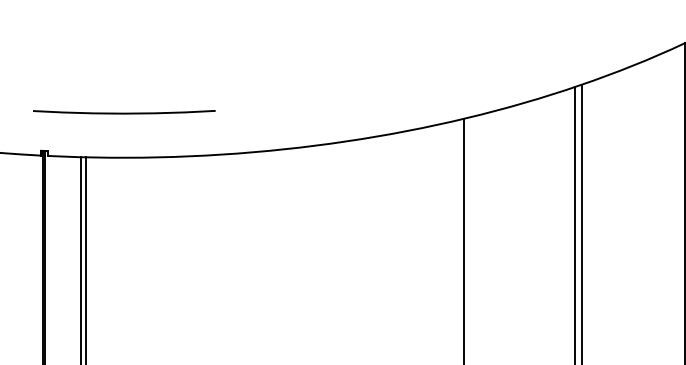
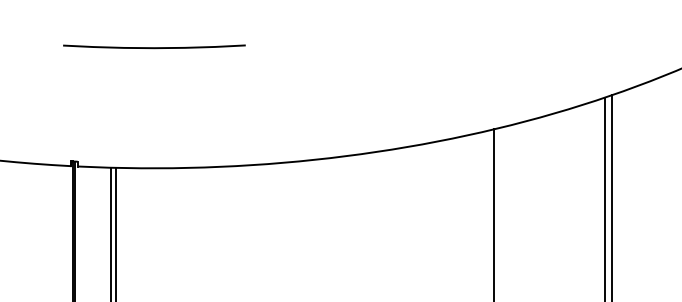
curve: (124, 112) -> (154, 47), moved

